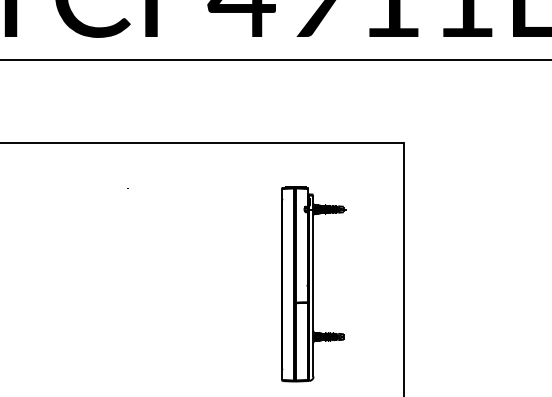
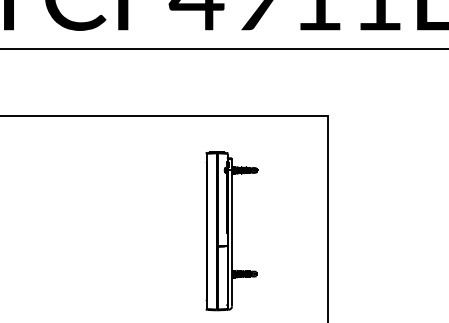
part: (312, 284) -> (231, 231), moved

